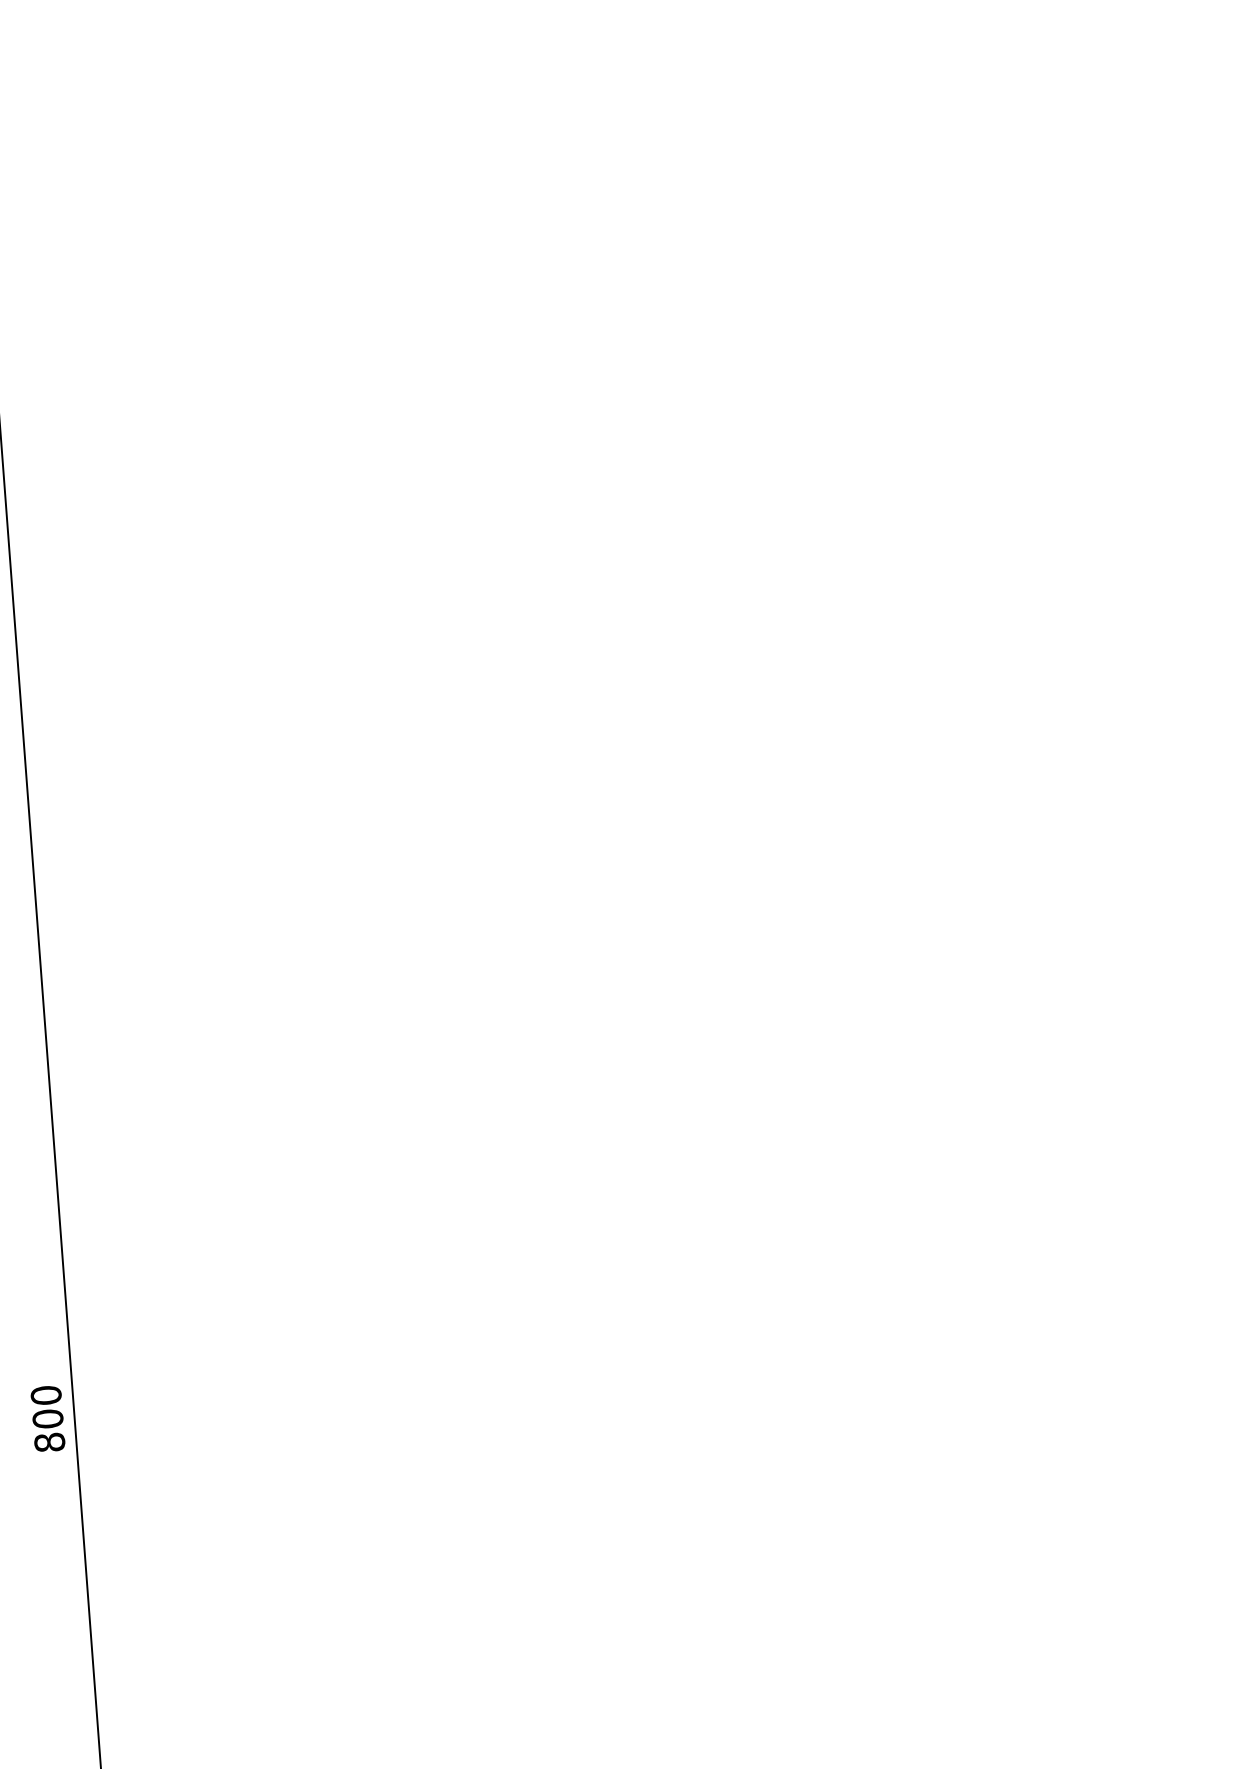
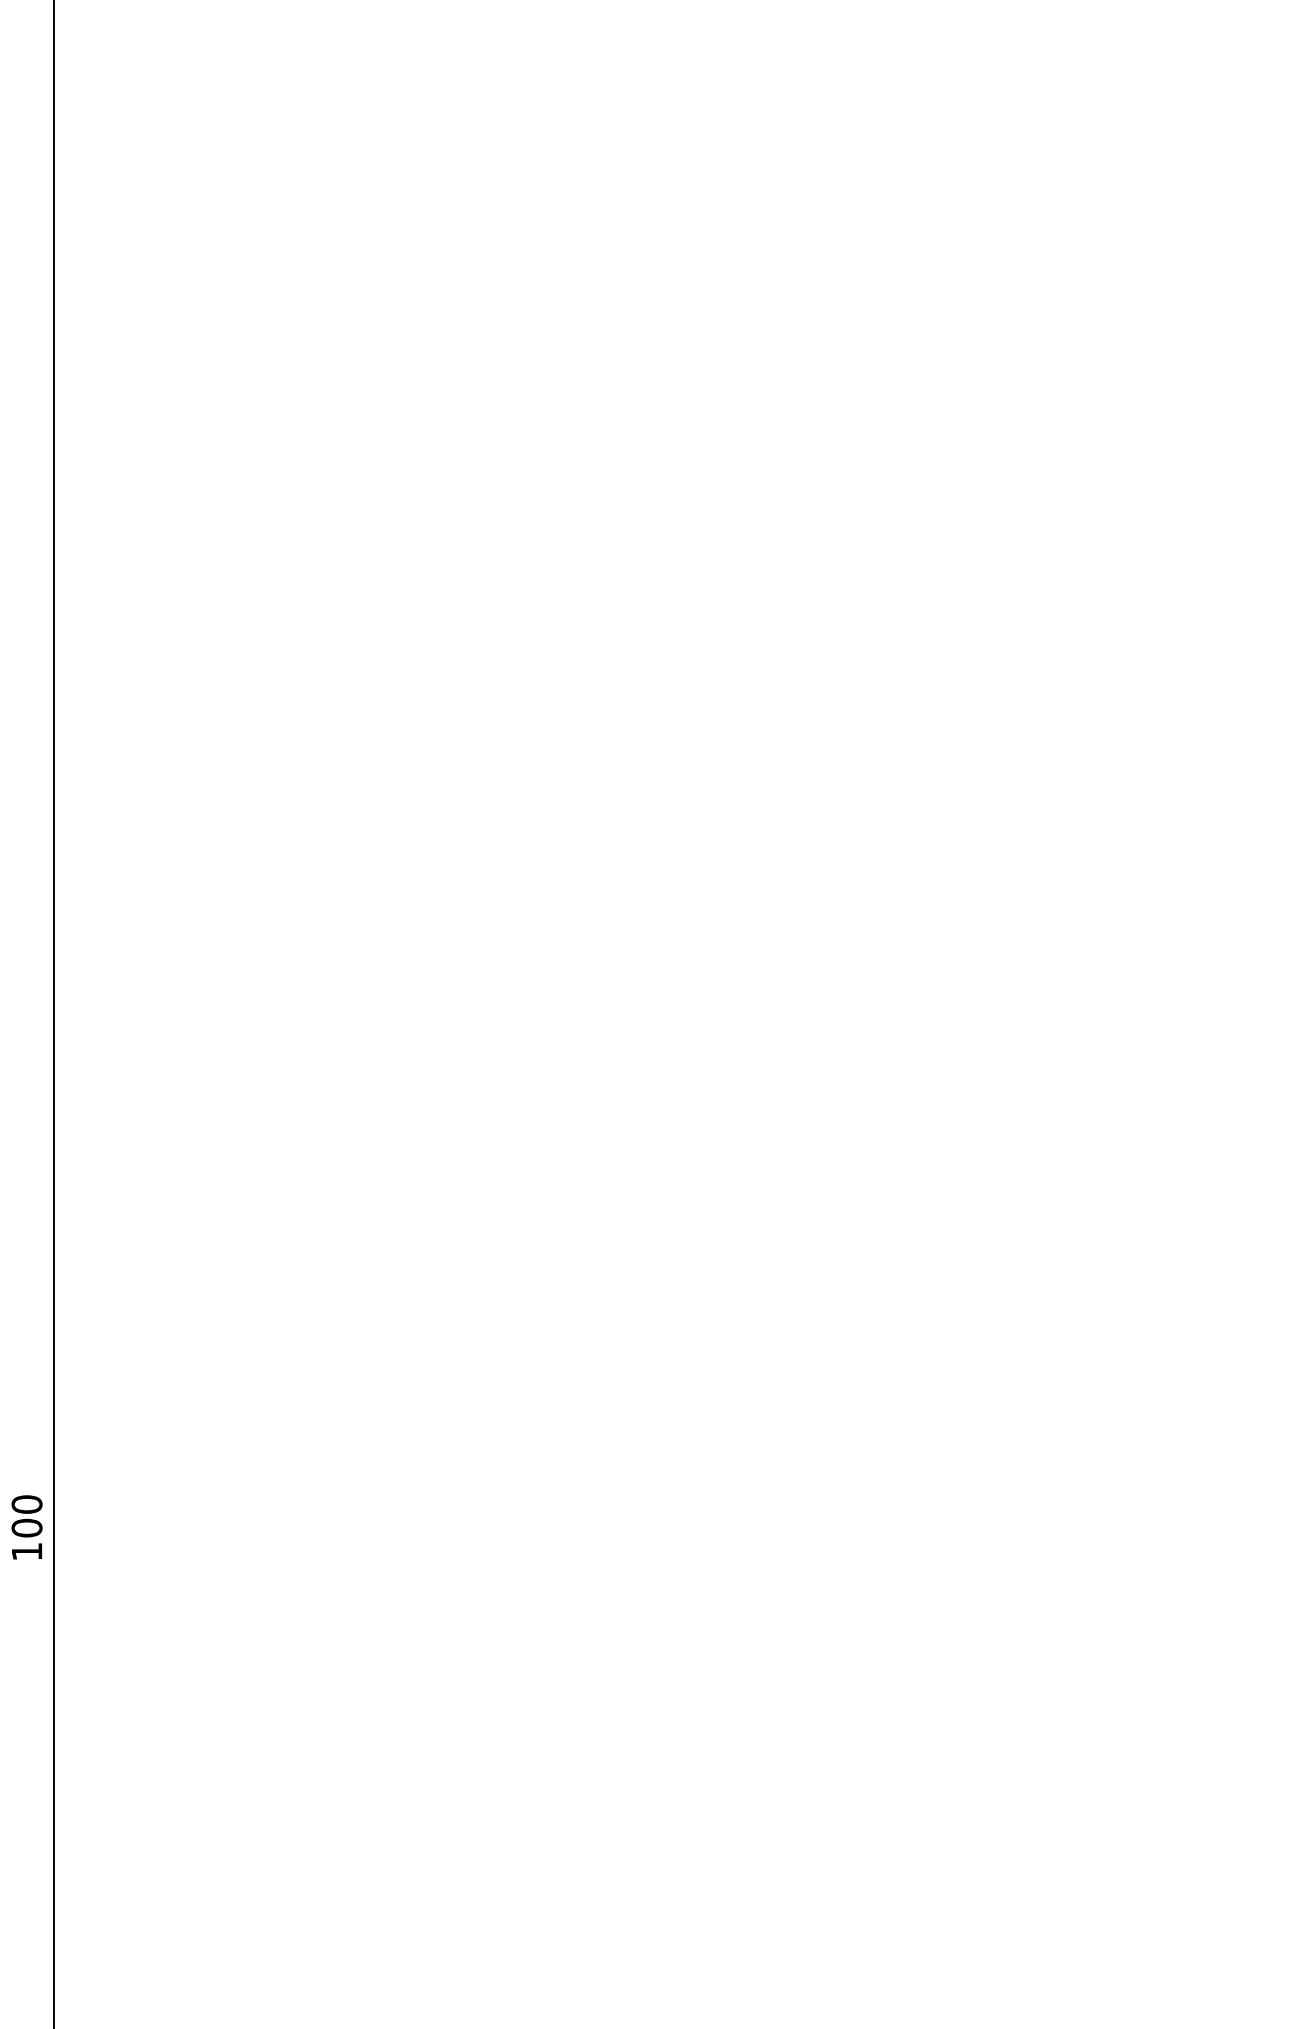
text: (49, 1442) -> (26, 1551), 800 -> 100

